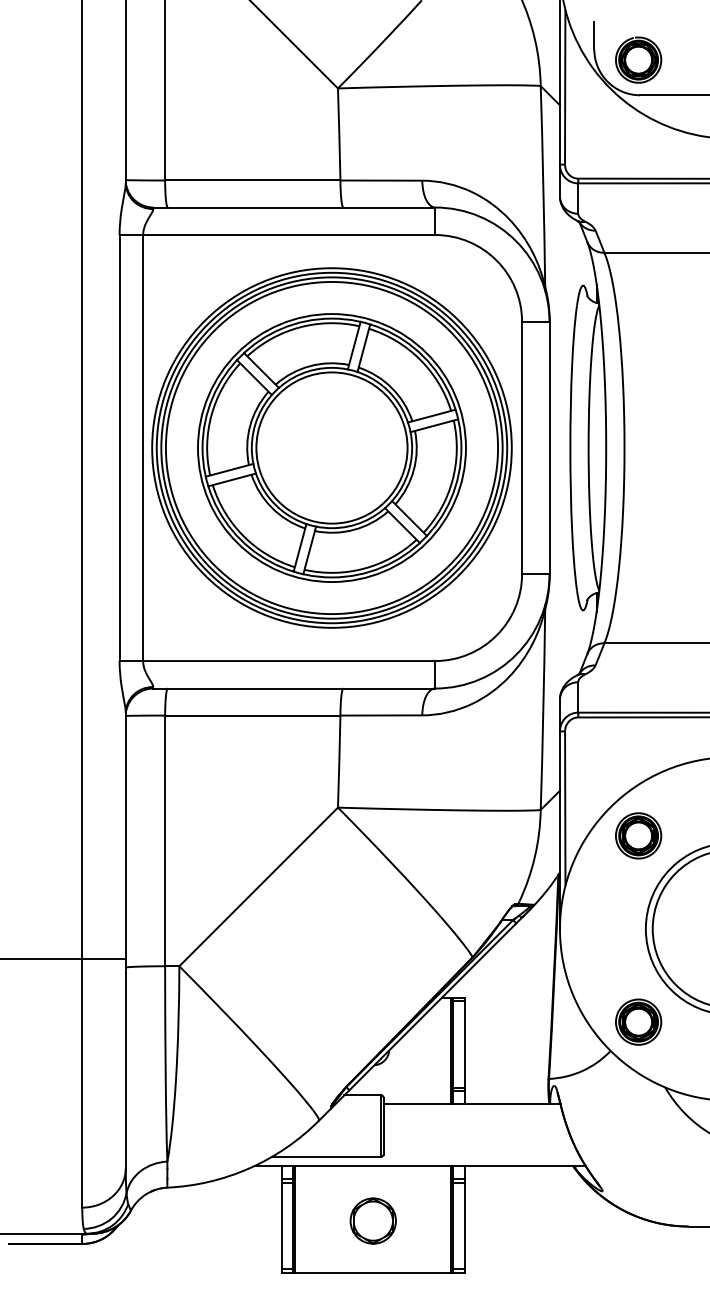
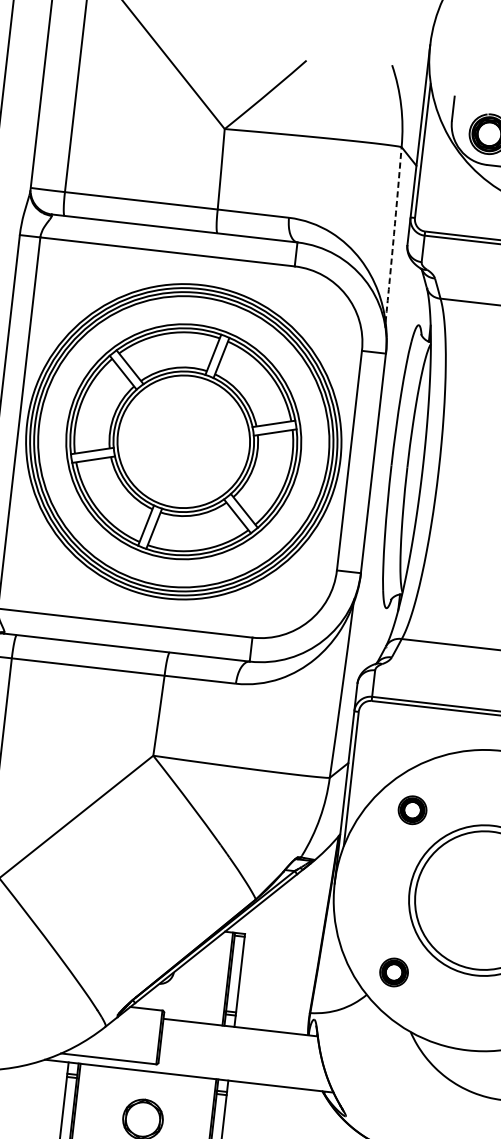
arc: (543, 186) -> (394, 234), solid -> dashed
part: (638, 835) -> (412, 809), size x0.7
part: (638, 1021) -> (393, 971), size x0.7

